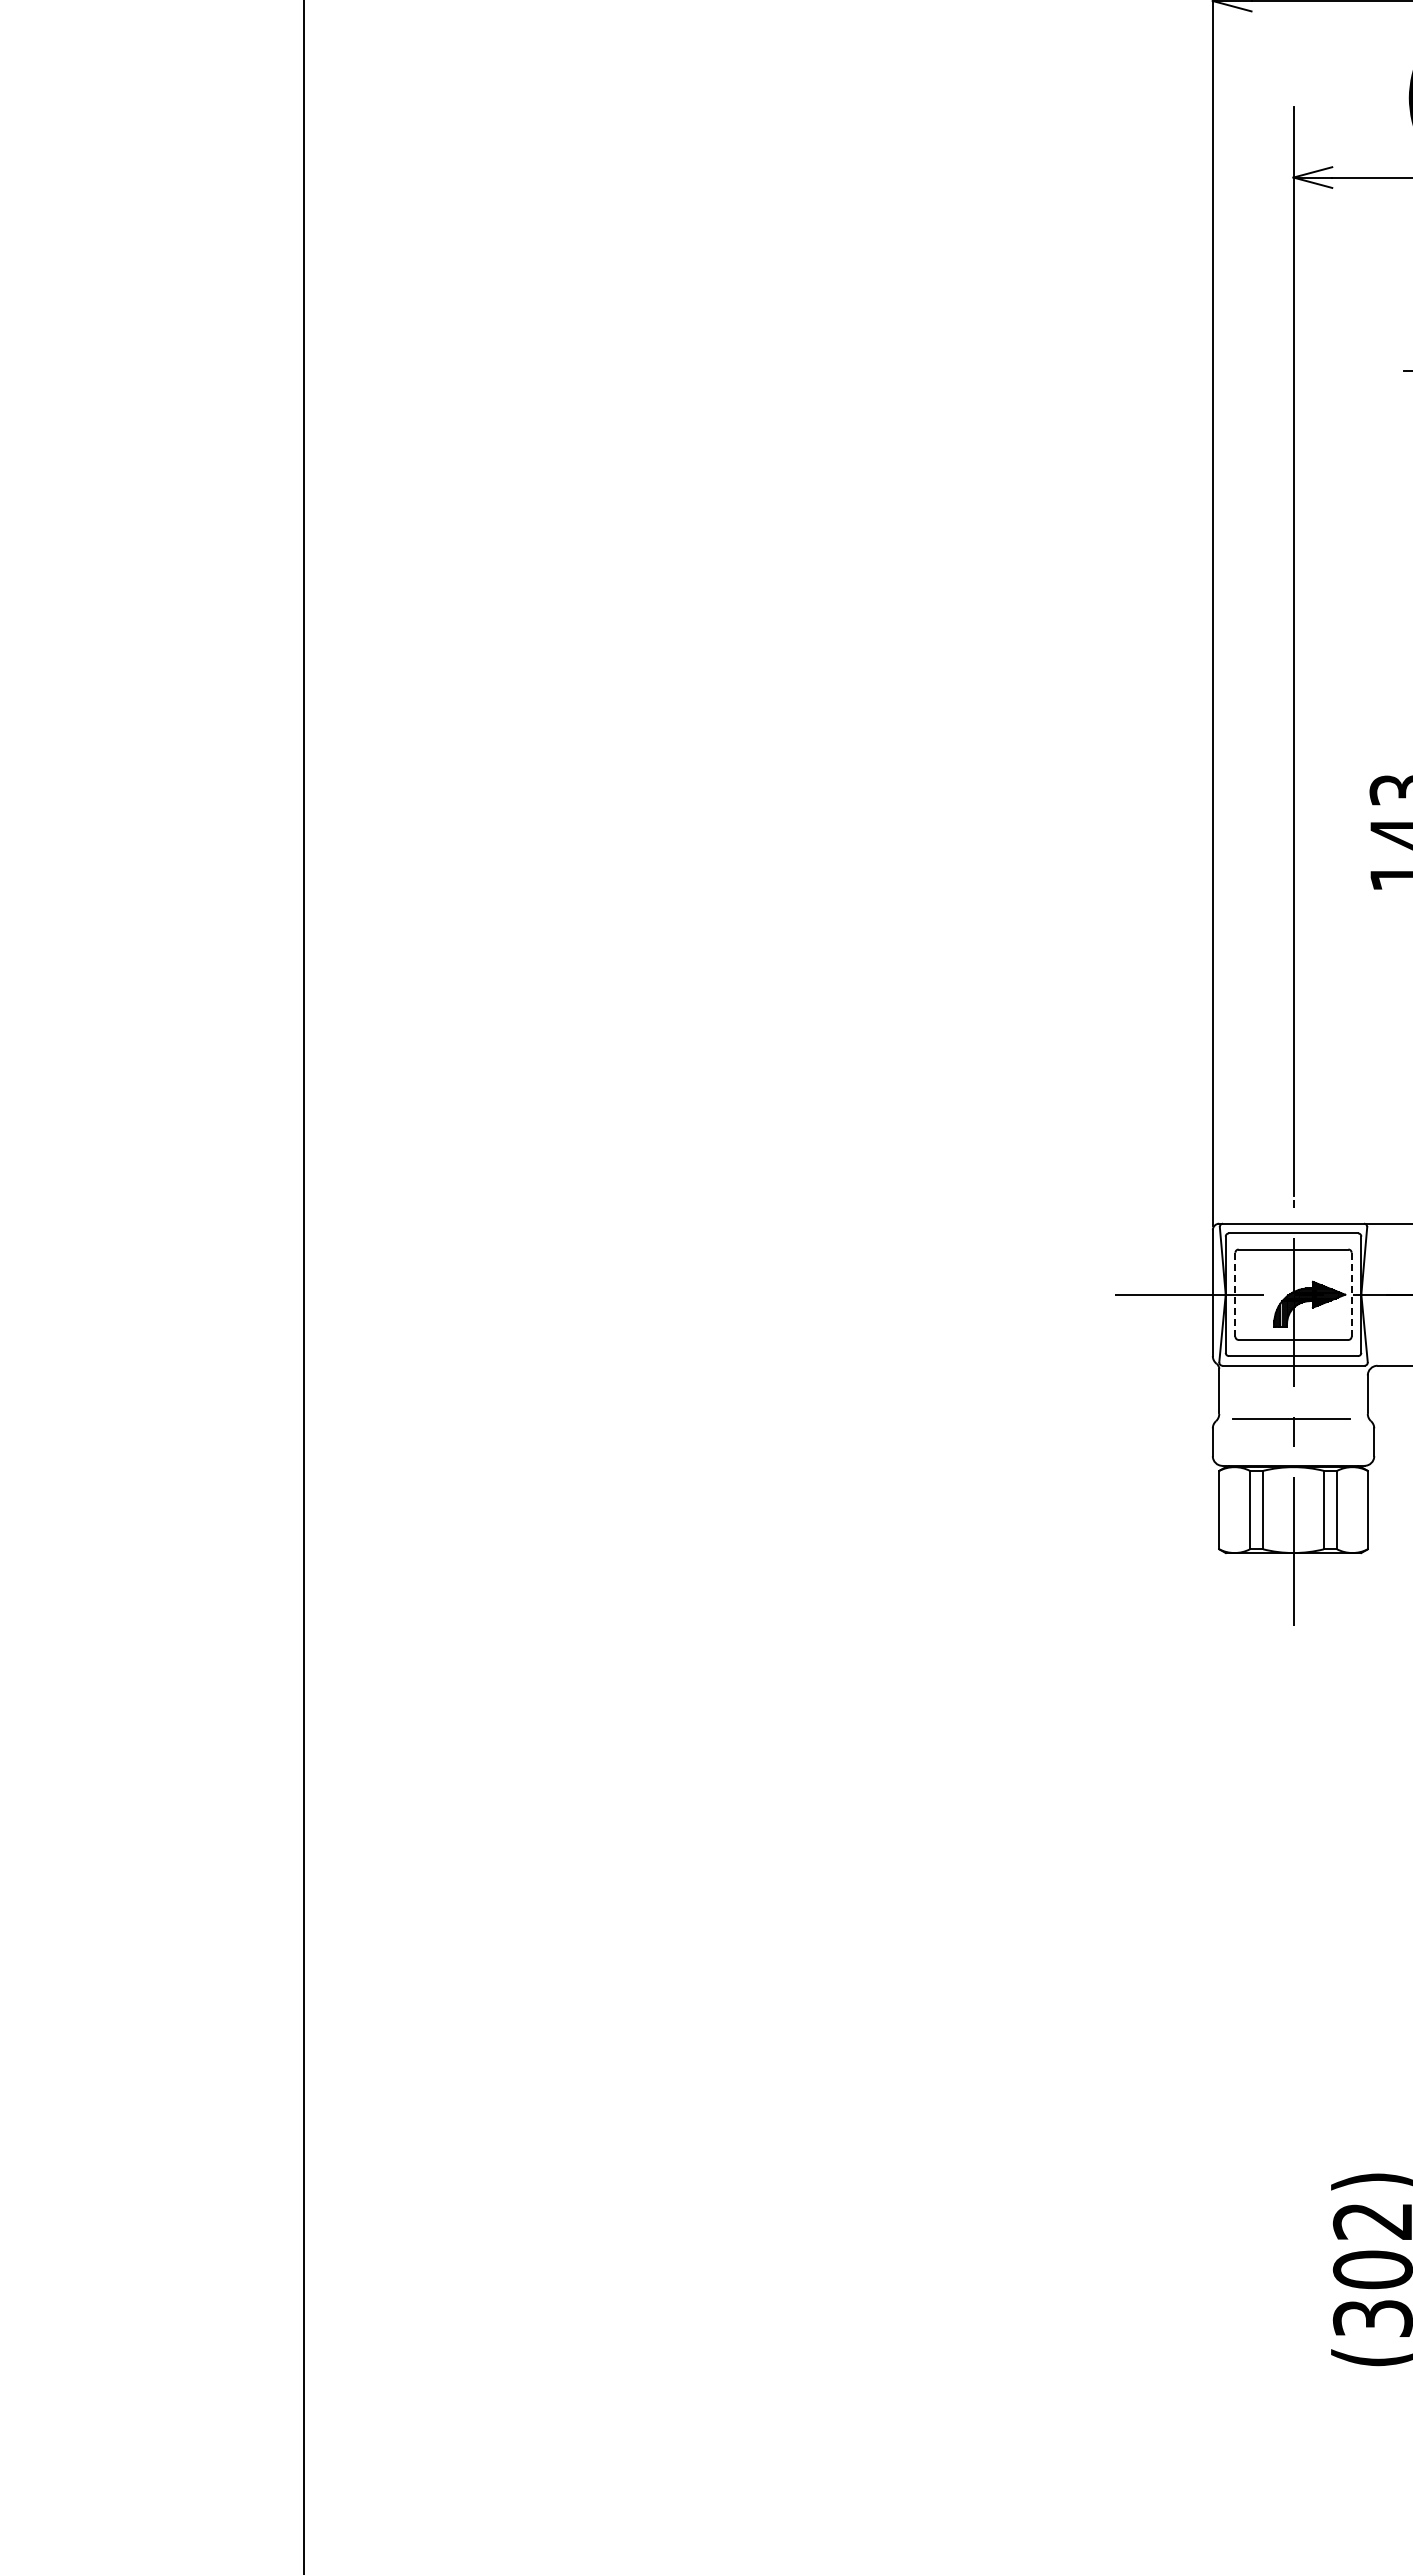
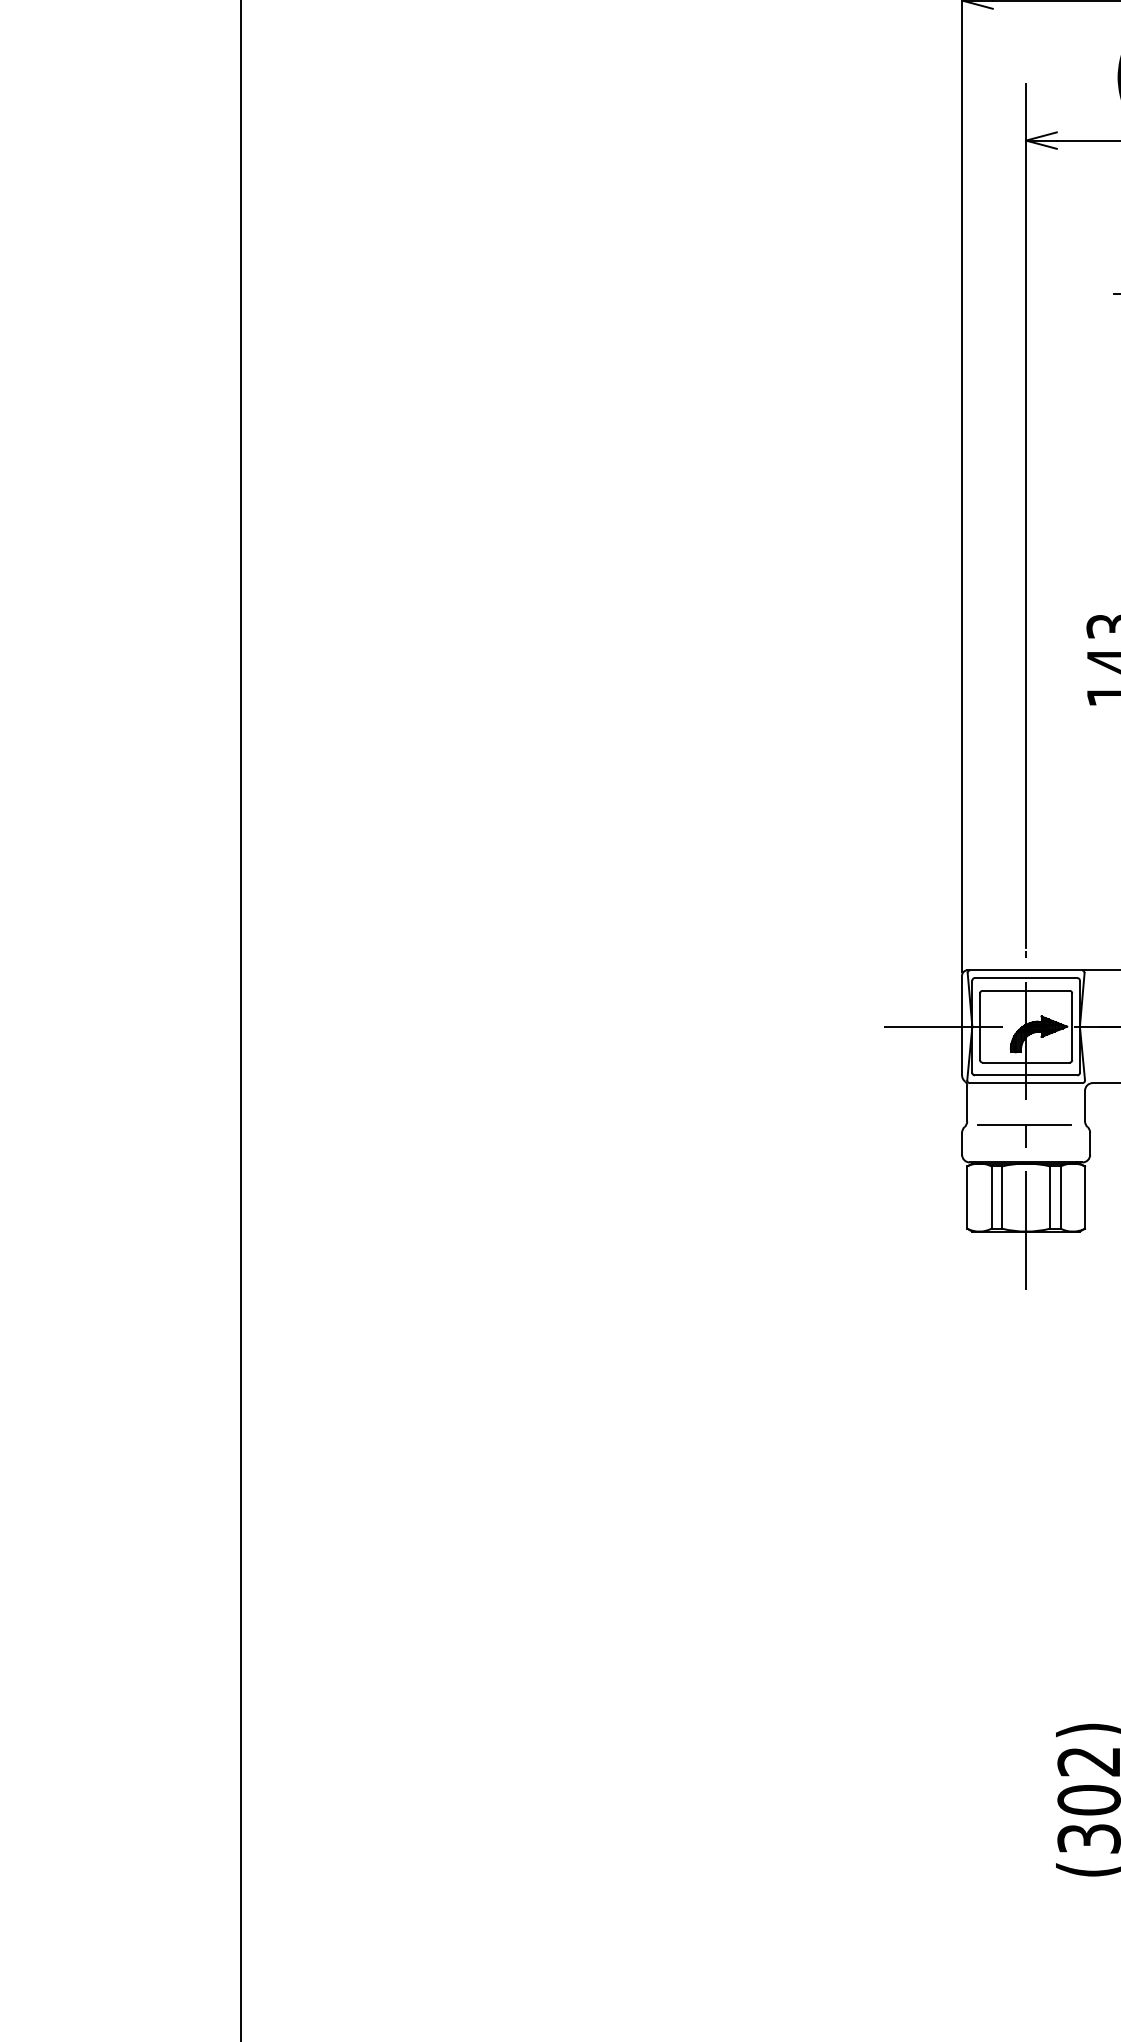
line: (1235, 1294) -> (980, 1026), dashed -> solid
line: (1351, 1294) -> (1072, 1026), dashed -> solid

